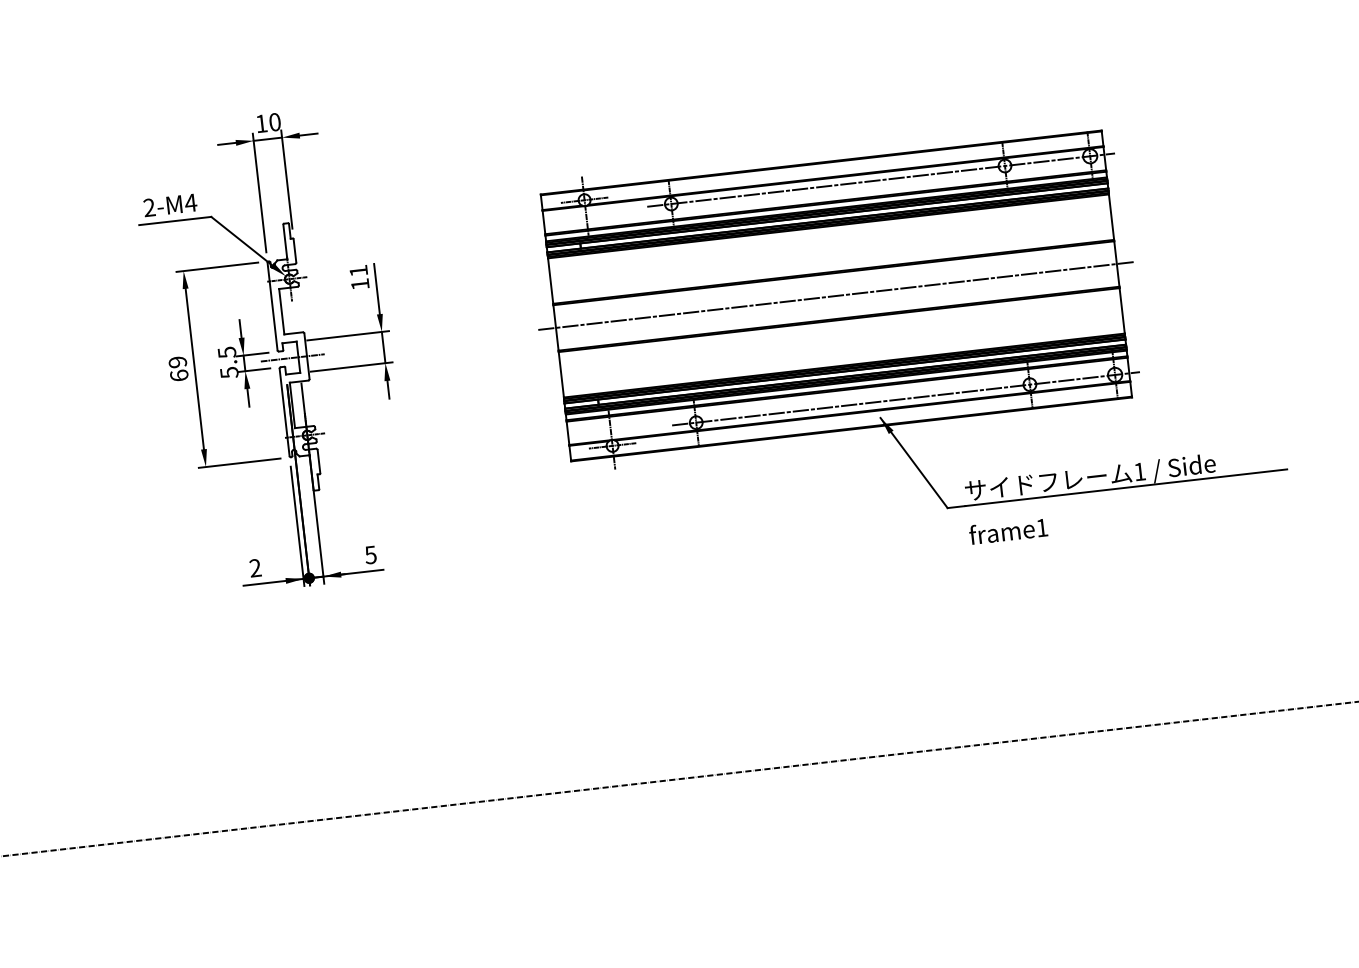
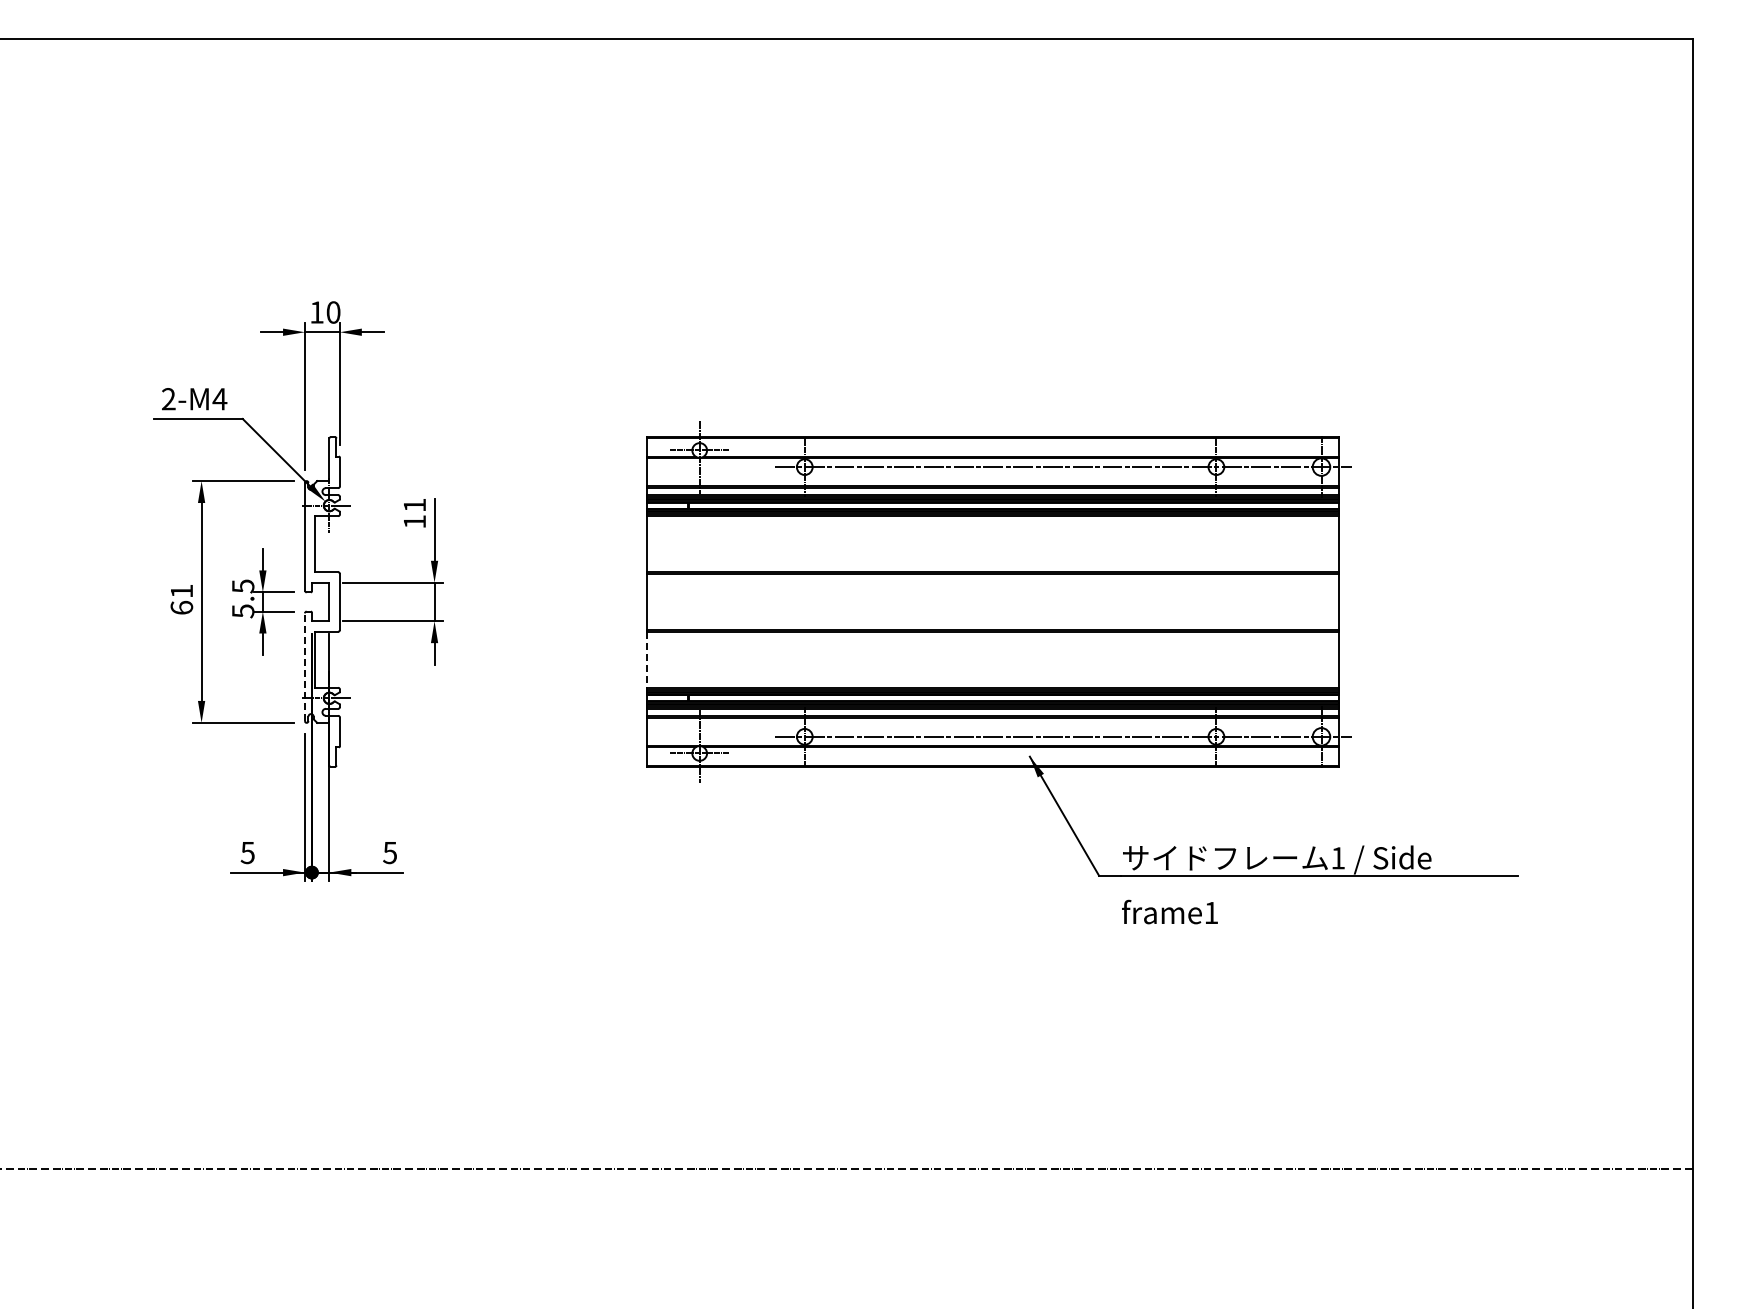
line: (835, 295) -> (992, 601), removed
line: (292, 357) -> (322, 601), removed
text: (177, 362) -> (181, 591), 69 -> 61
line: (561, 375) -> (647, 660), solid -> dashed
line: (284, 412) -> (304, 667), solid -> dashed
text: (255, 567) -> (247, 852), 2 -> 5

